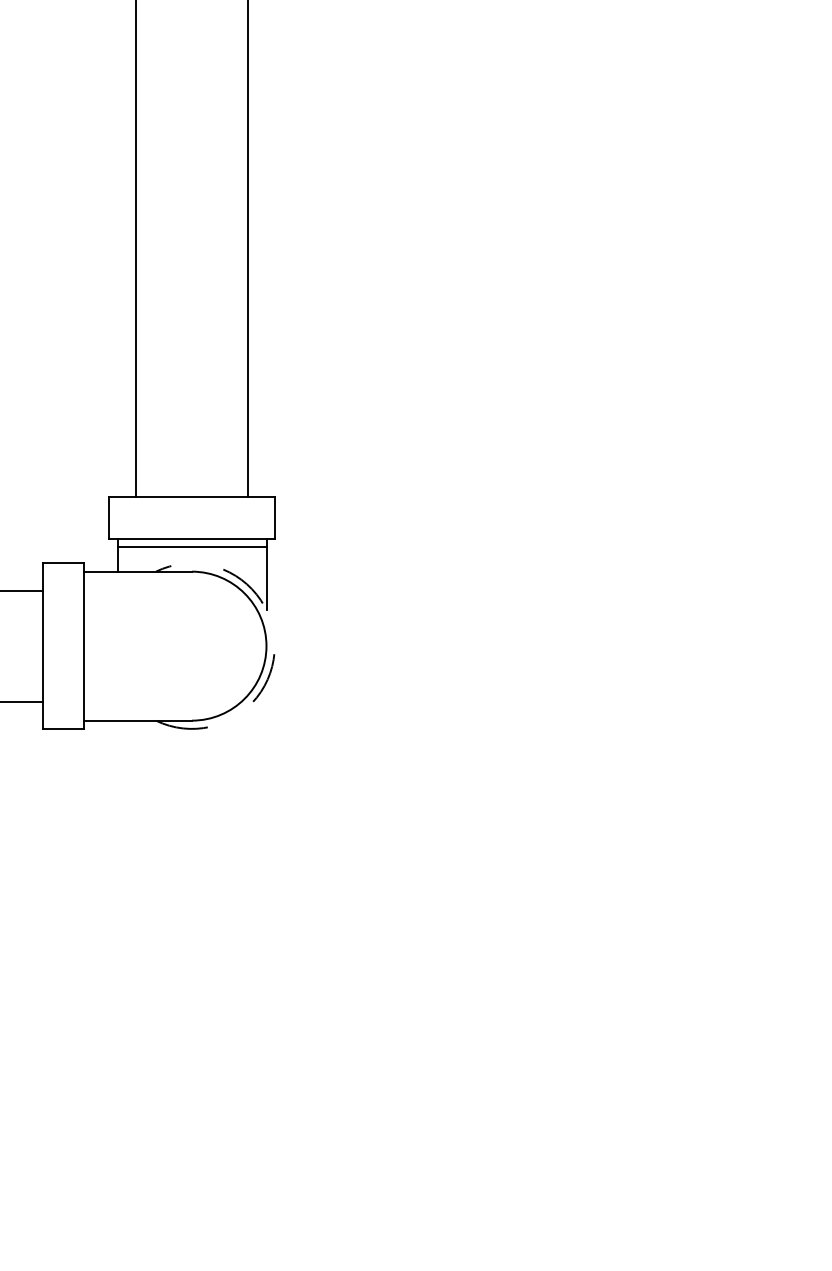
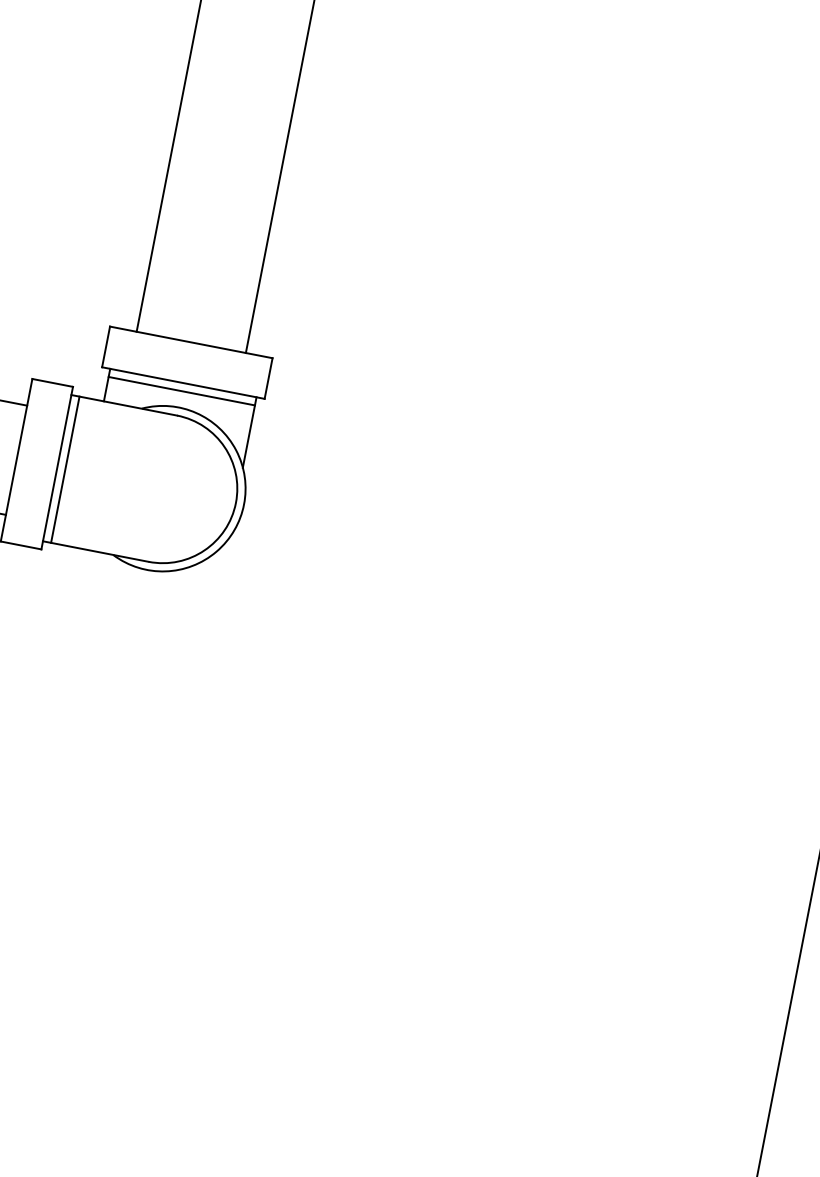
line: (92, 645) -> (65, 469), added
arc: (274, 646) -> (243, 504), dashed -> solid

